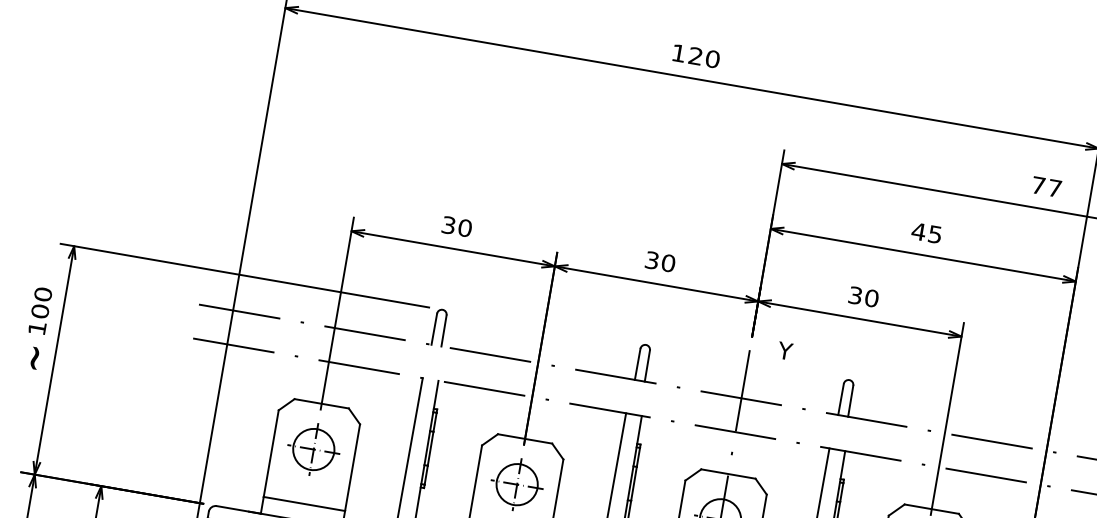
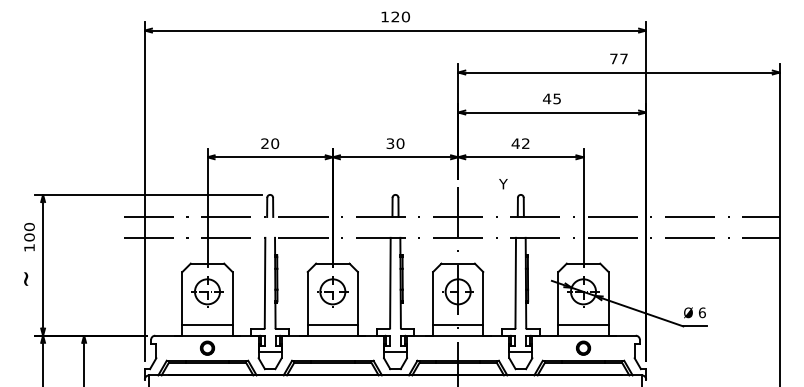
text: (447, 226) -> (264, 144), 30 -> 20
text: (863, 296) -> (520, 143), 30 -> 42
text: (785, 351) -> (503, 184), moved
text: (35, 357) -> (26, 278), moved

